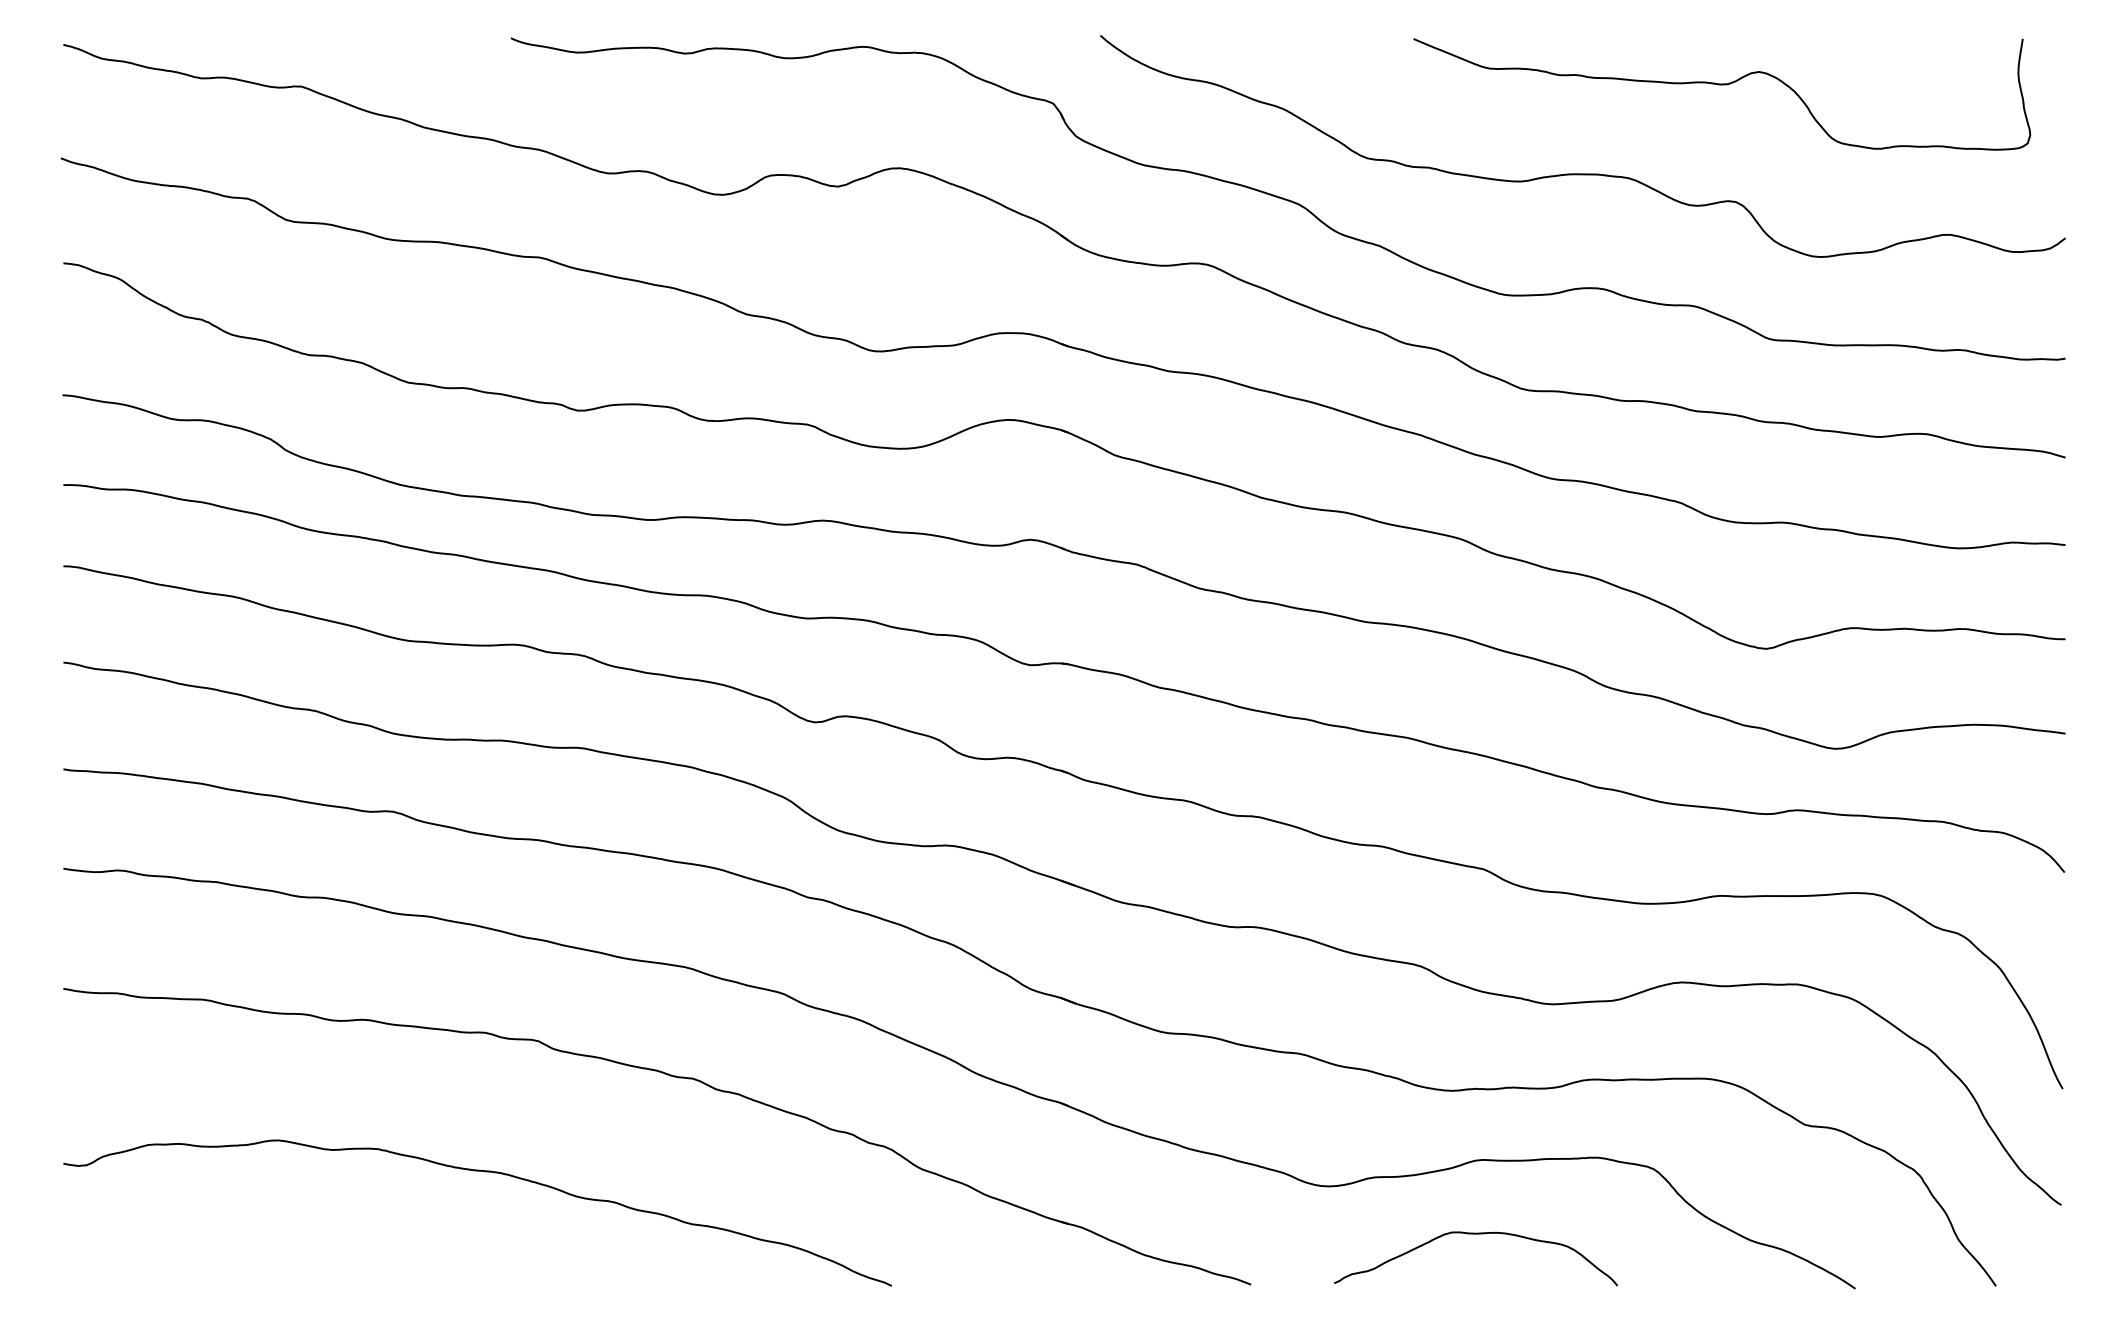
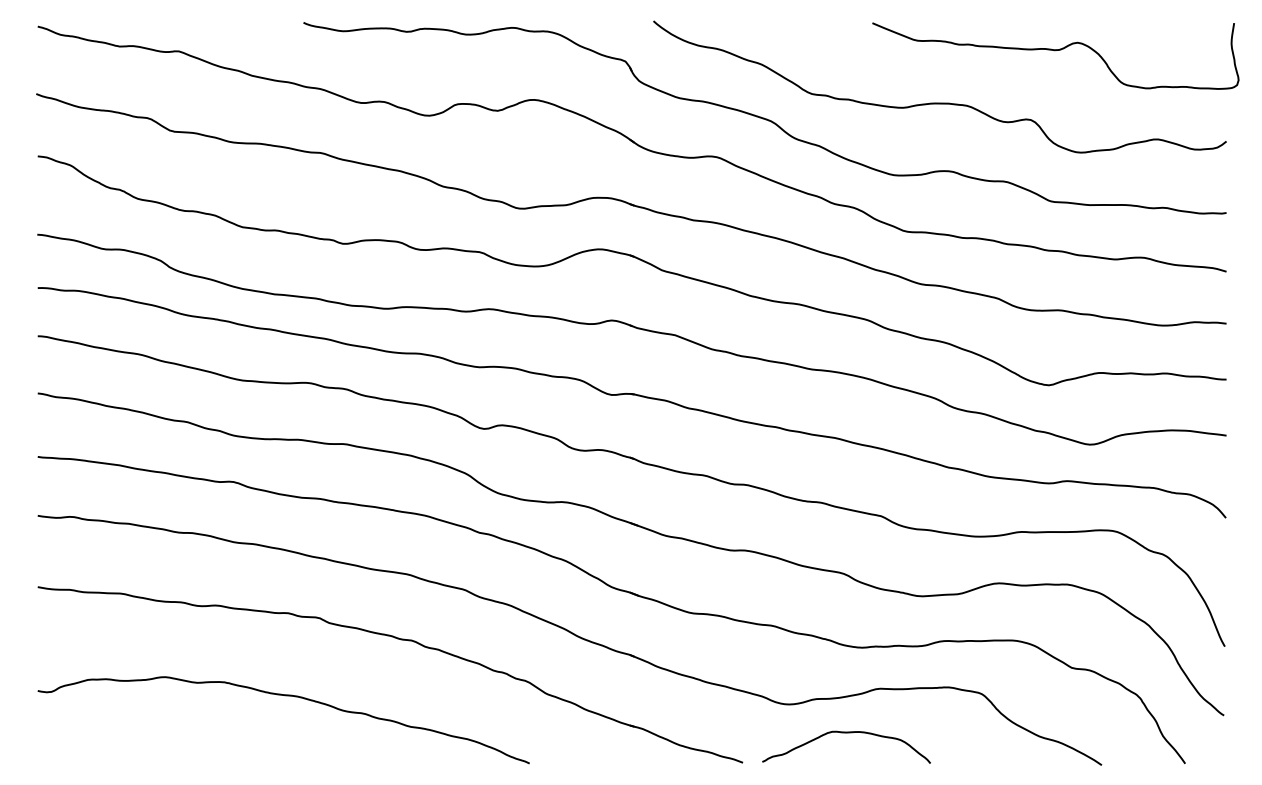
curve: (1721, 86) -> (1055, 51), moved
curve: (1475, 1235) -> (846, 733), moved

